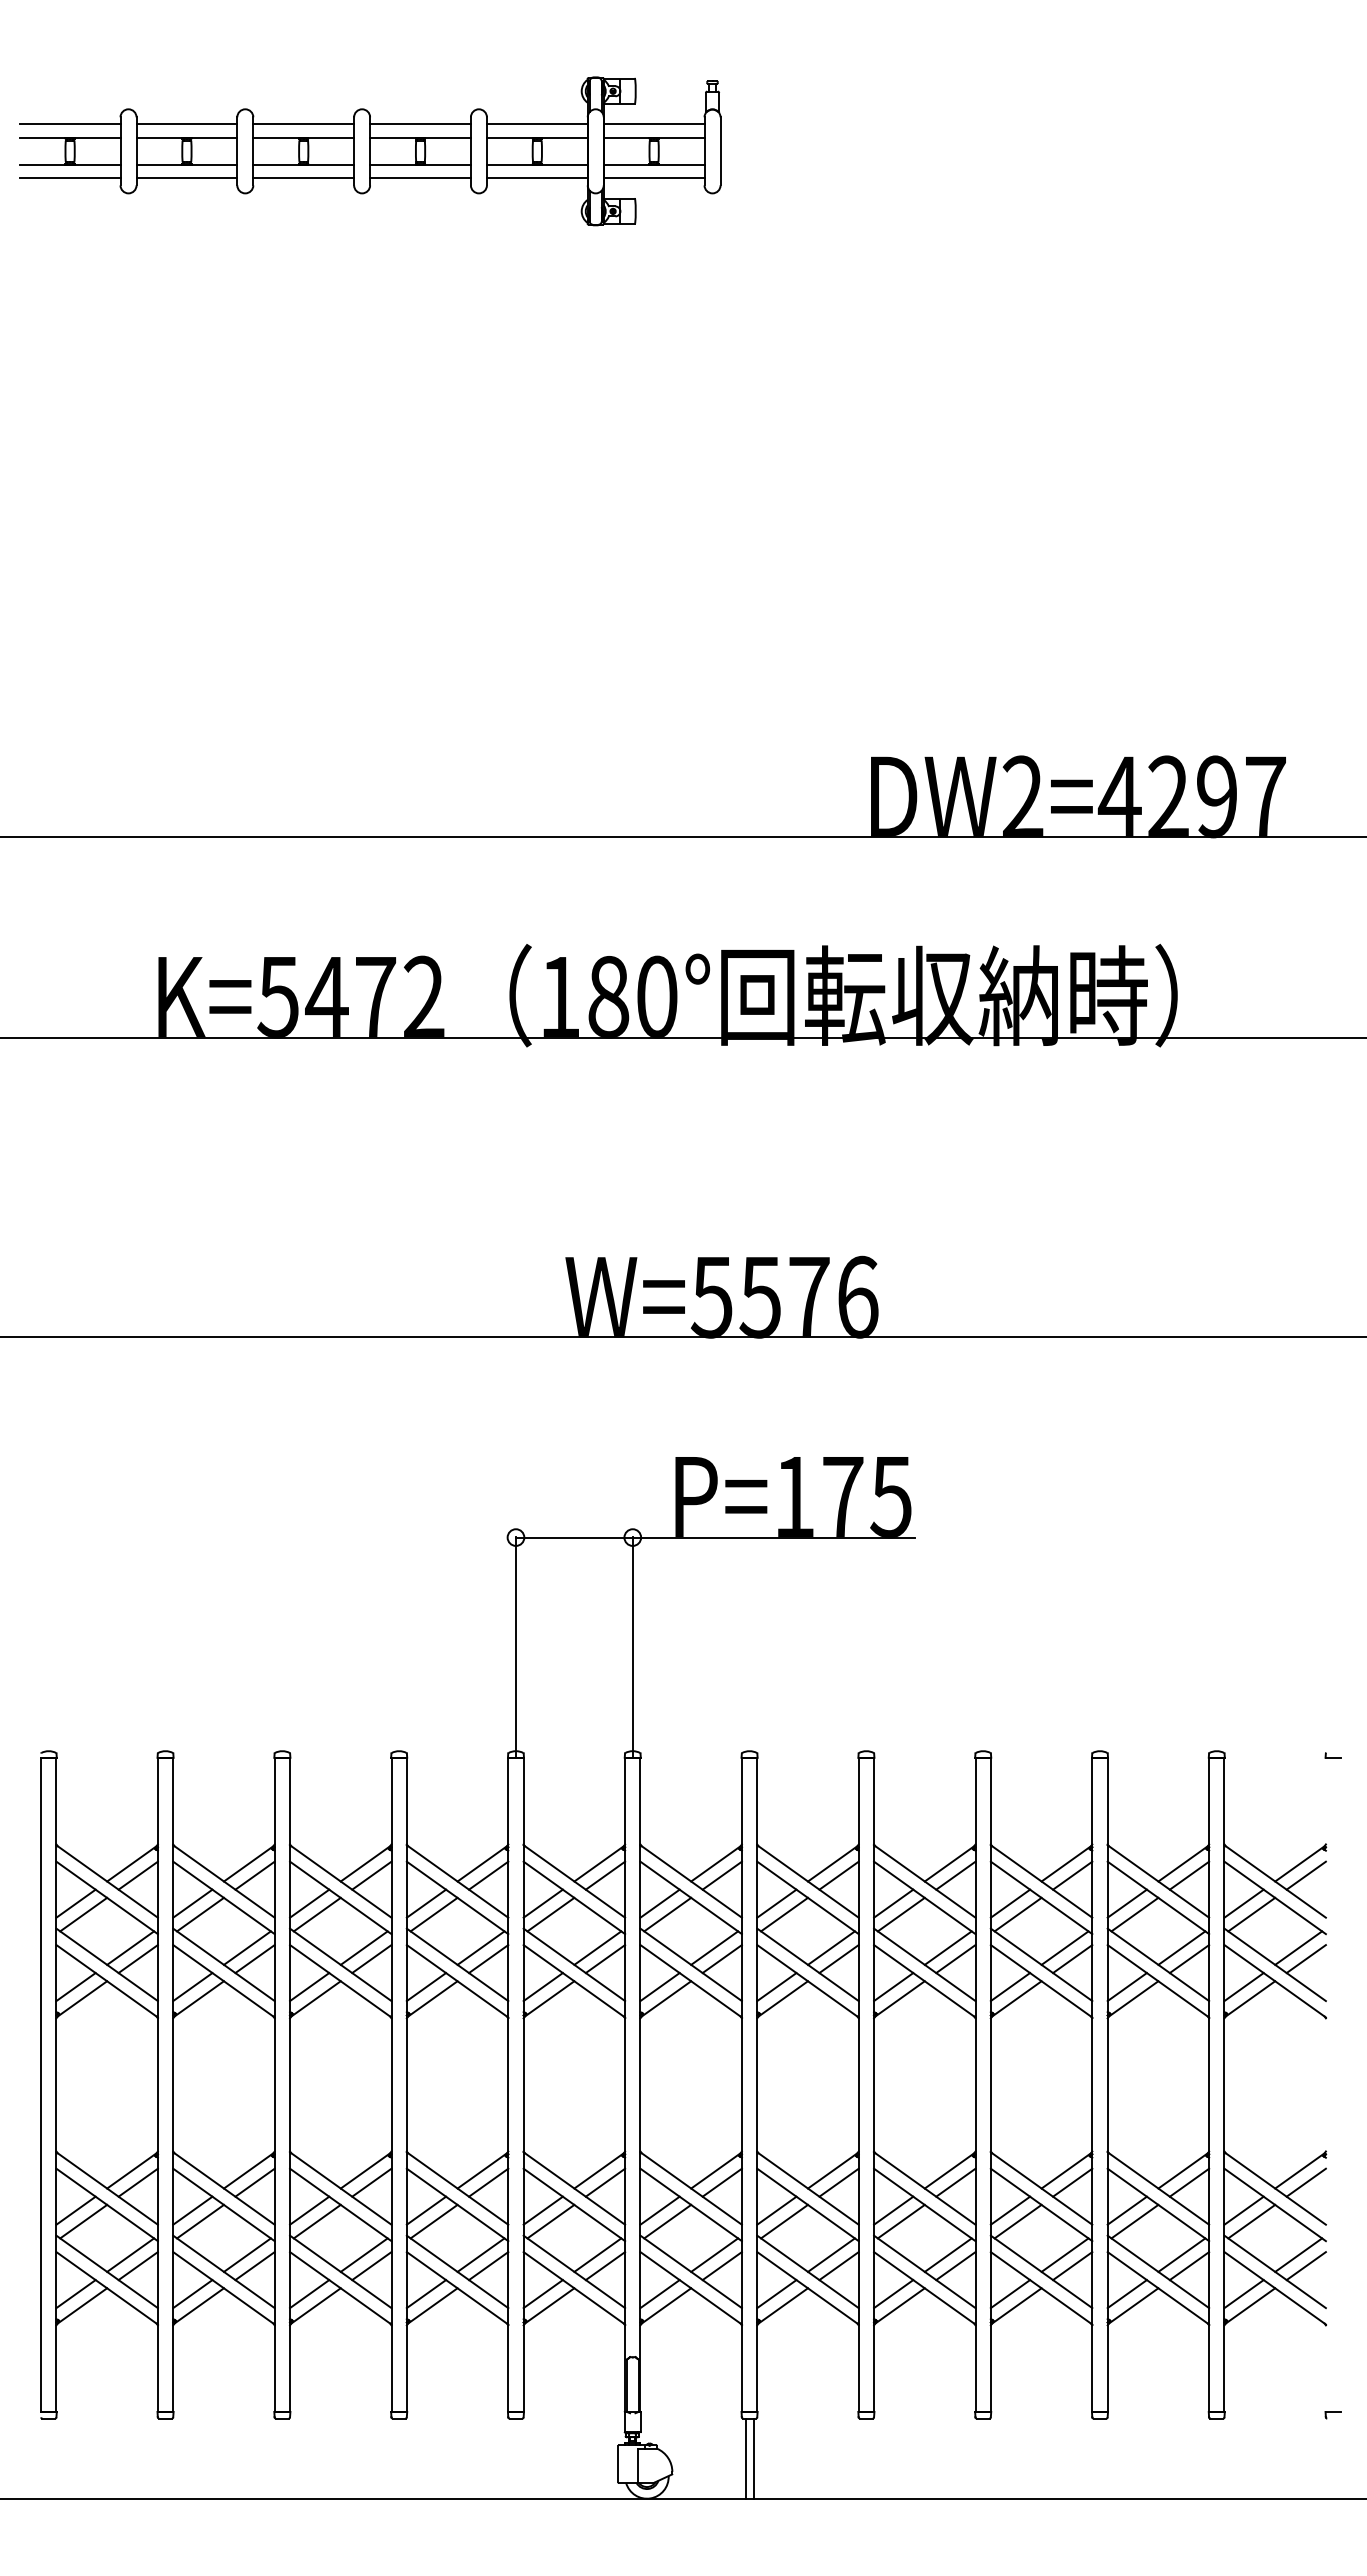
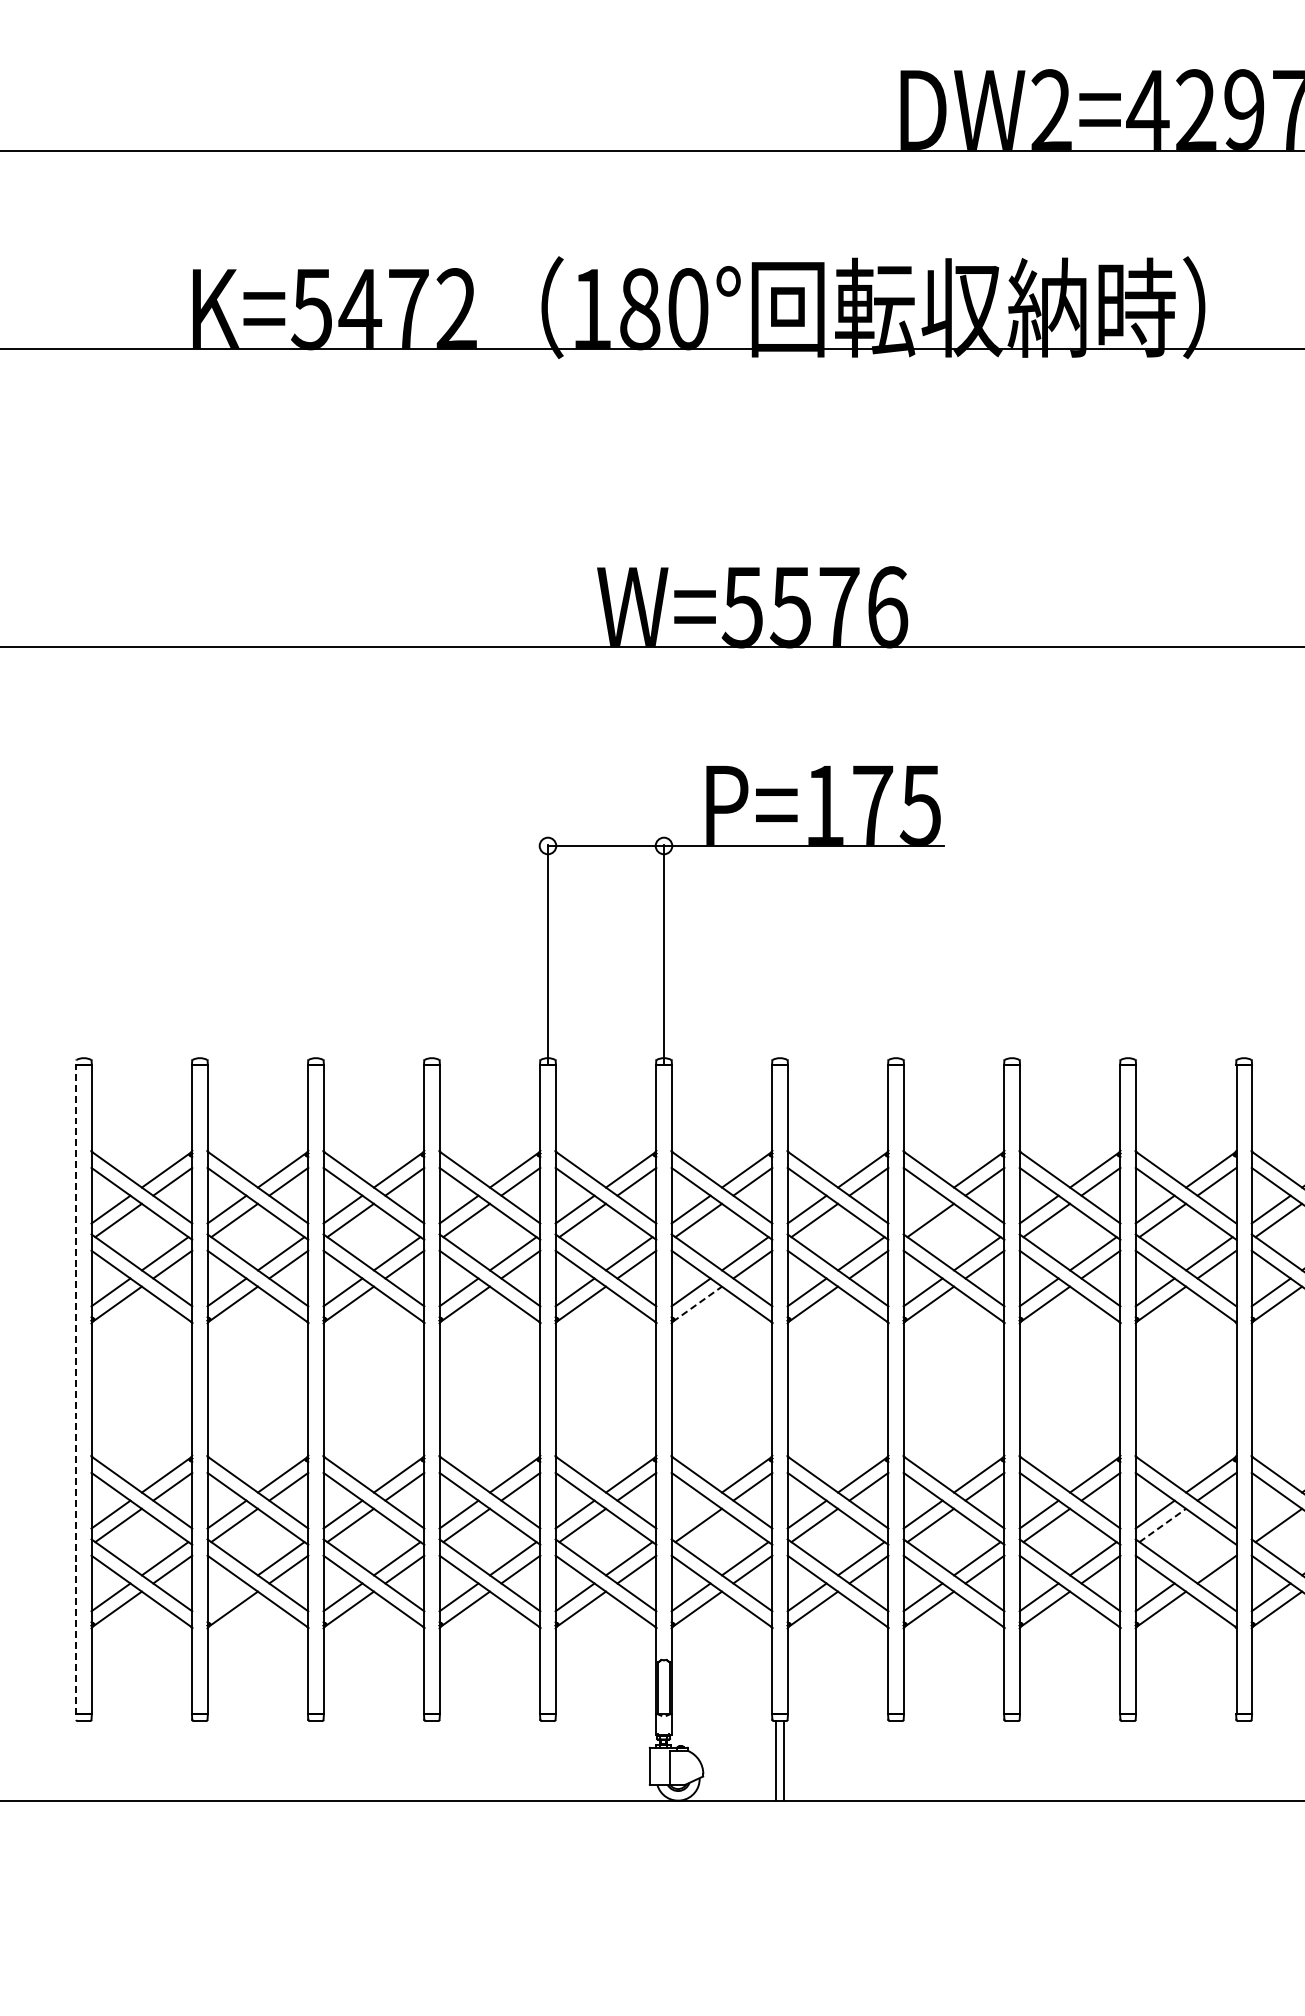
line: (893, 1903) -> (922, 1209), removed
line: (666, 1998) -> (697, 1303), solid -> dashed
line: (41, 2084) -> (76, 1389), solid -> dashed
line: (659, 2210) -> (690, 1514), removed
line: (1243, 2210) -> (1270, 1514), removed
line: (1134, 2221) -> (1162, 1525), solid -> dashed
line: (1181, 2254) -> (1209, 1558), removed
line: (192, 2294) -> (226, 1597), removed

